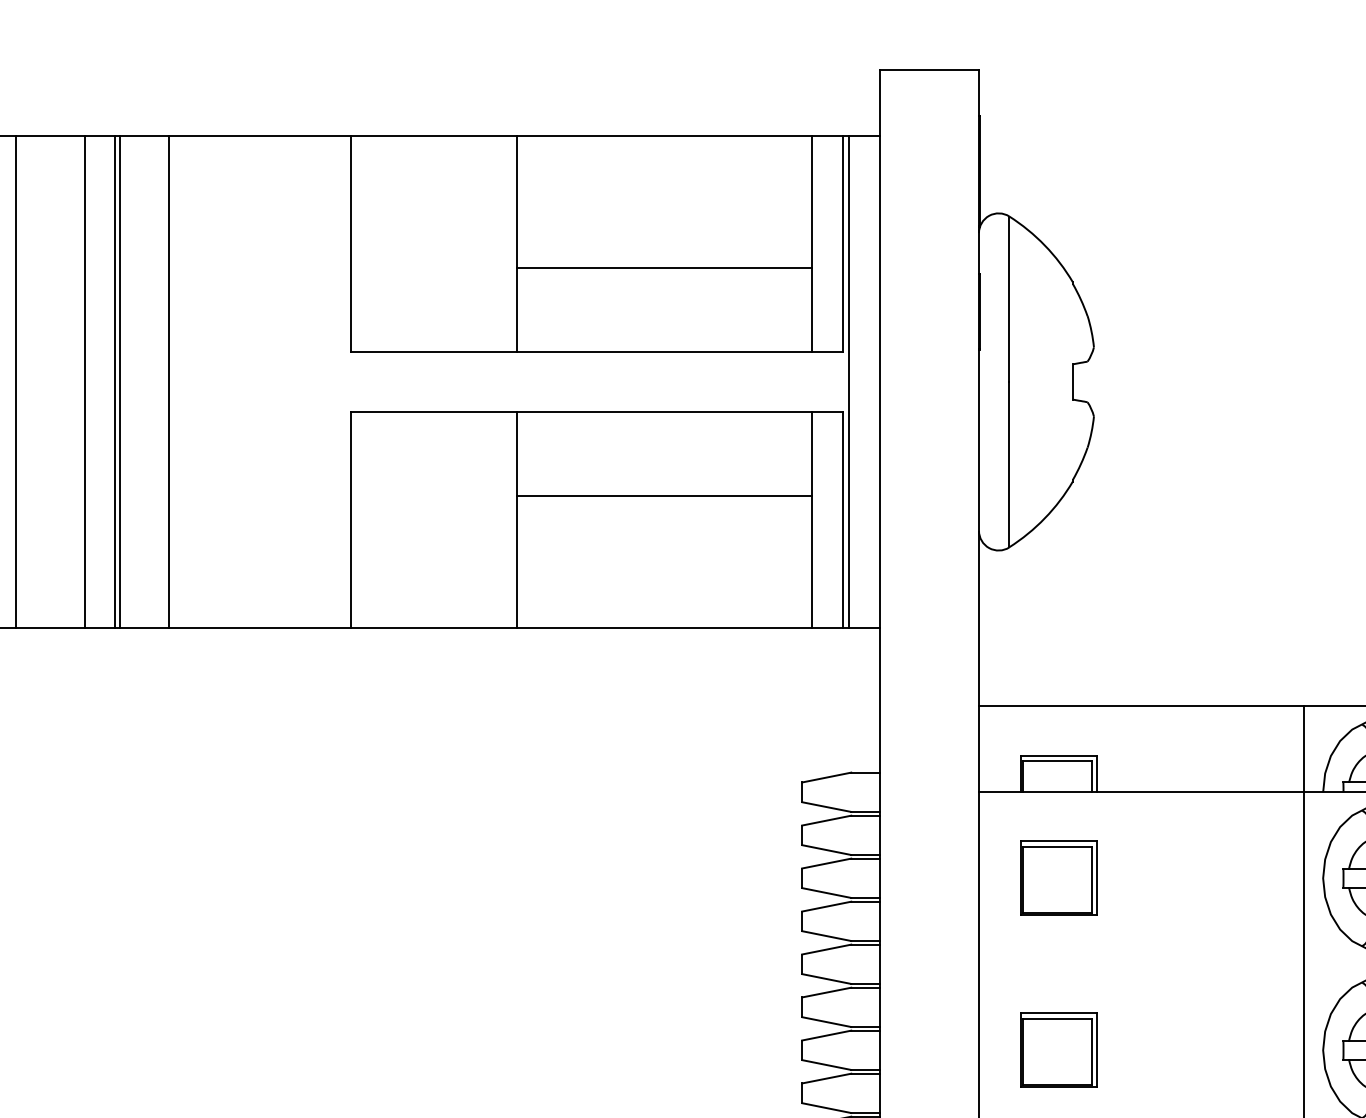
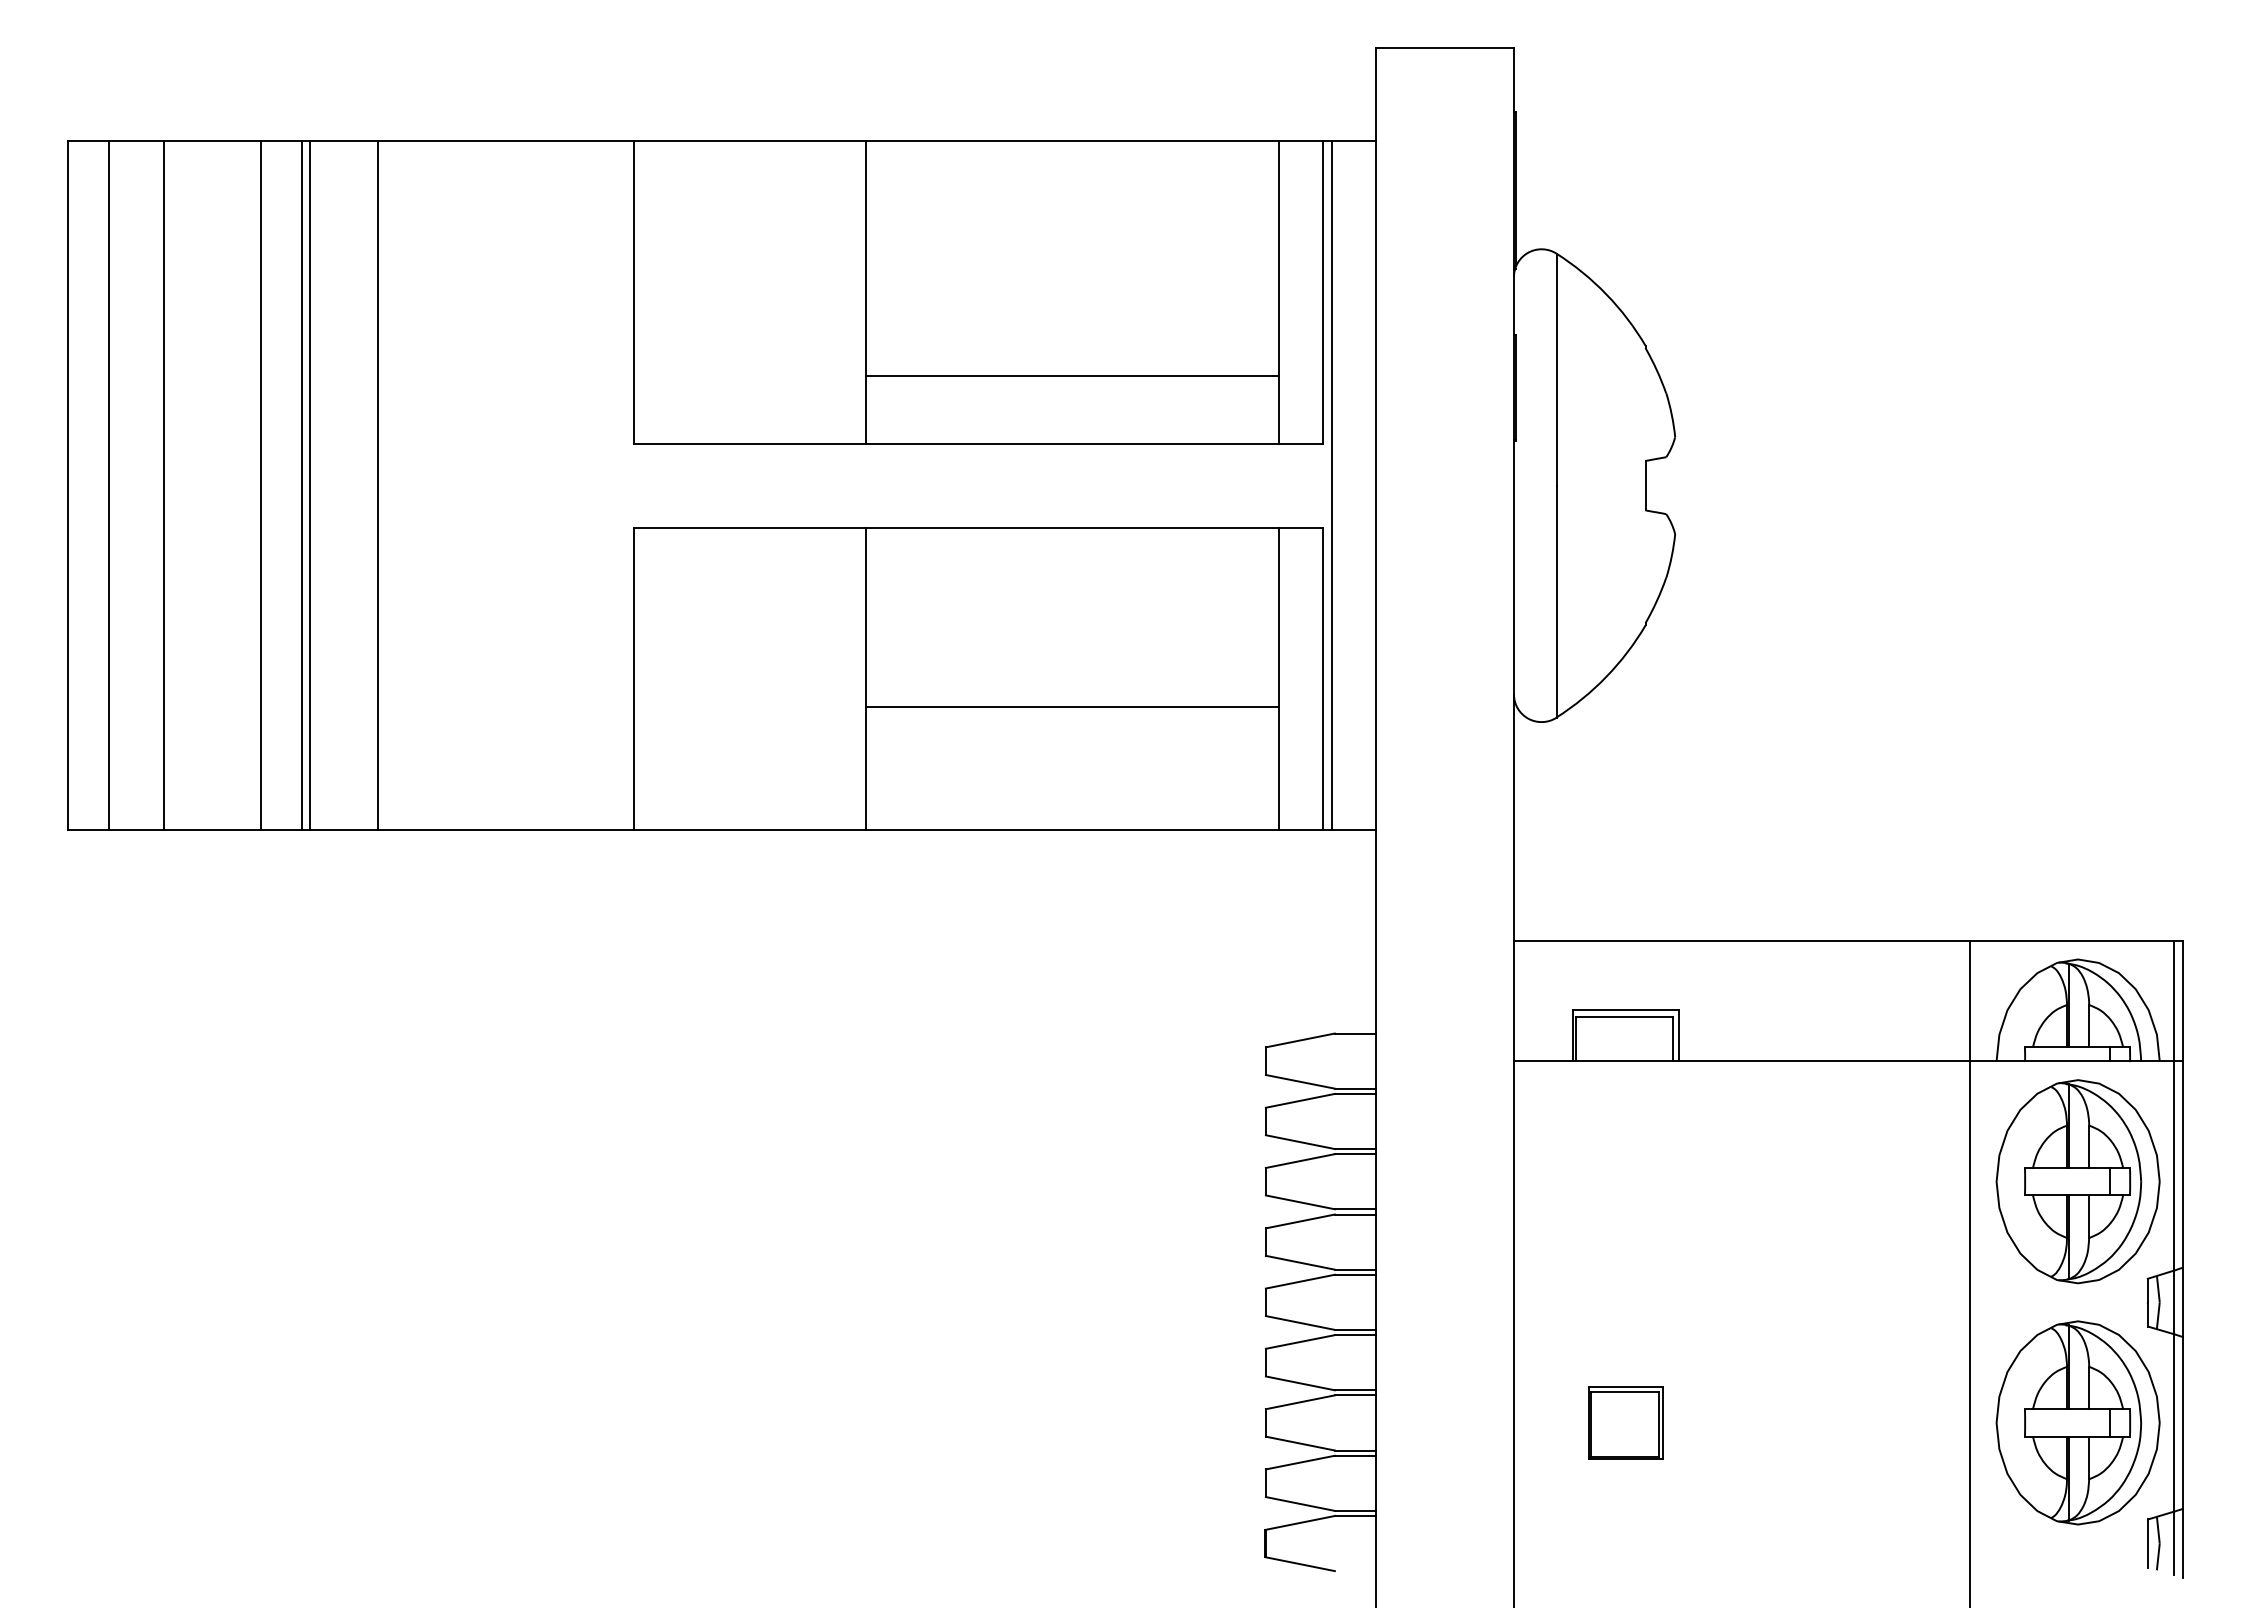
line: (664, 268) -> (1072, 376), moved
line: (664, 495) -> (1072, 707), moved
part: (1058, 878) -> (1625, 1181), removed
part: (1058, 1050) -> (1625, 1422), size x0.7

